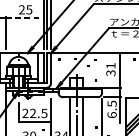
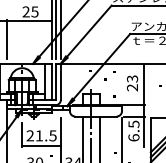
line: (24, 17) -> (29, 21), dashed -> solid
text: (110, 69) -> (132, 83), 31 -> 23
text: (33, 113) -> (39, 135), 22.5 -> 21.5

